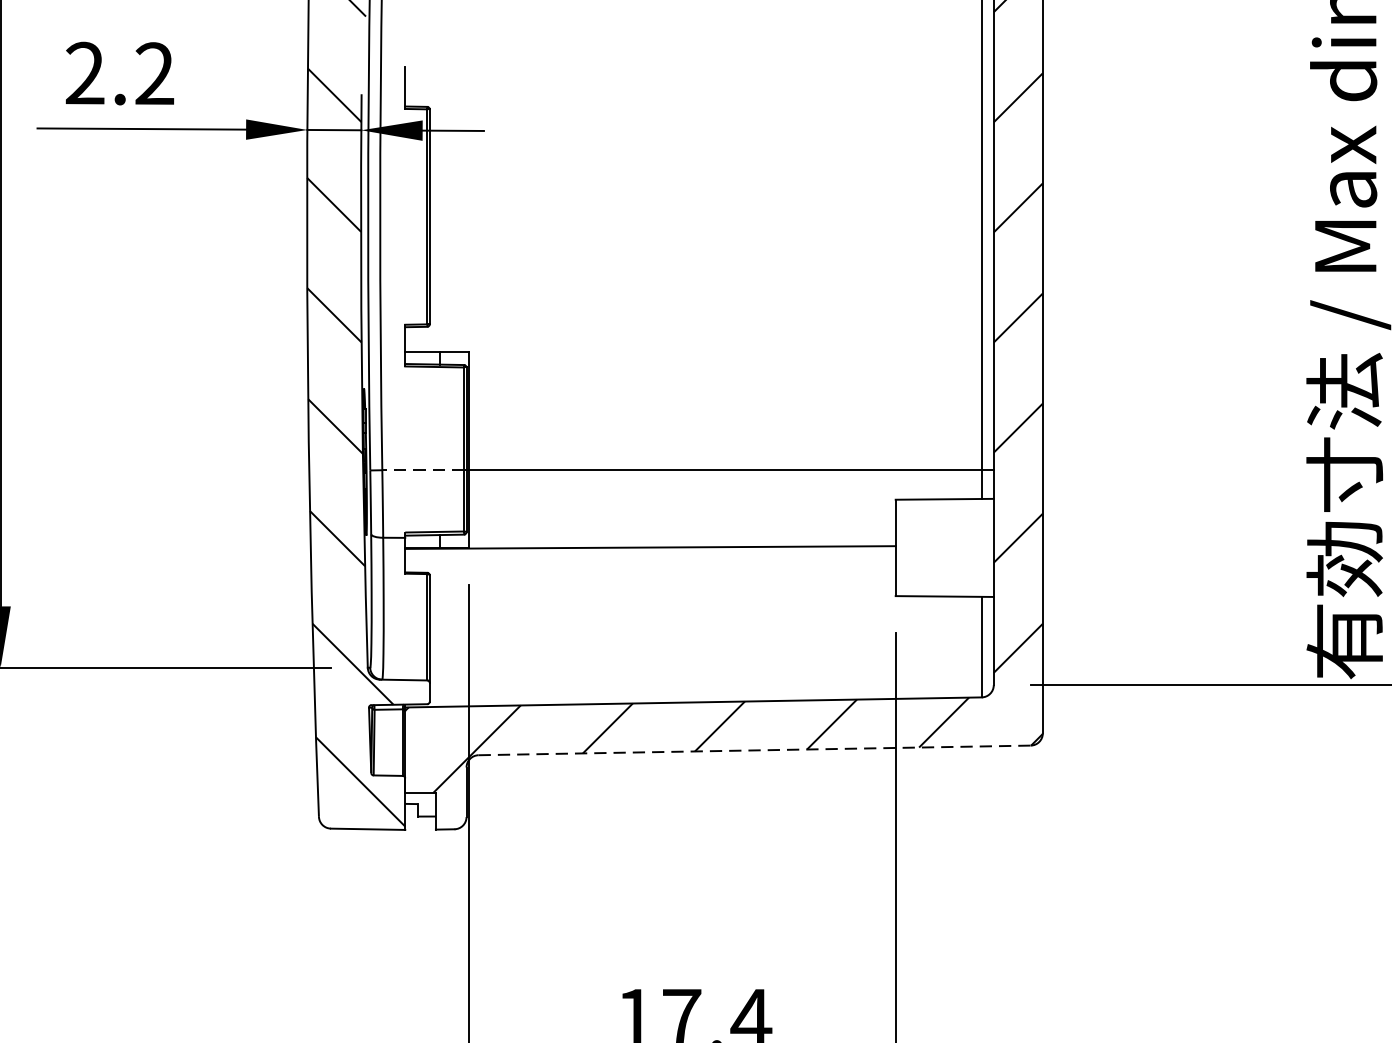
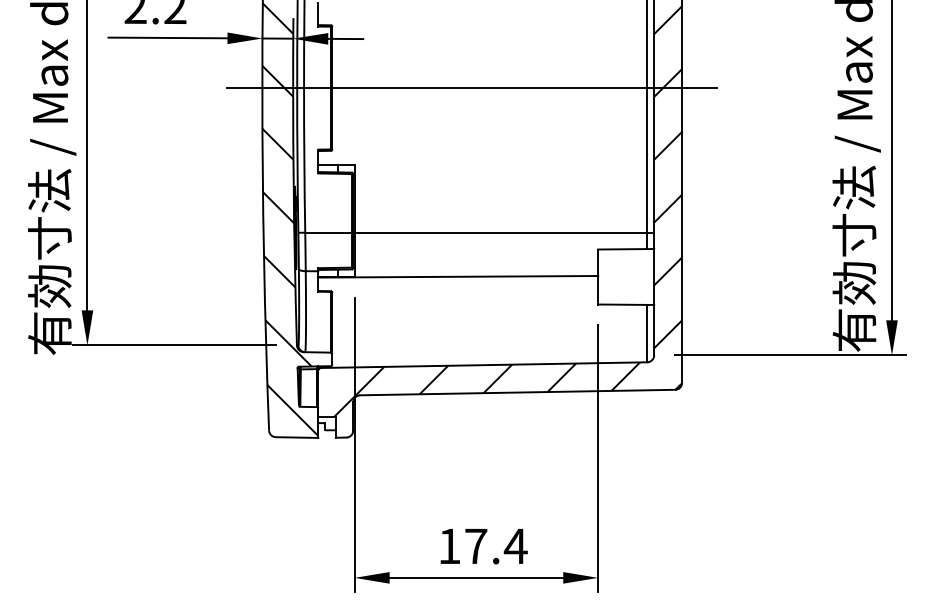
line: (675, 217) -> (472, 88), added
line: (423, 469) -> (328, 232), dashed -> solid
line: (754, 750) -> (517, 392), dashed -> solid

